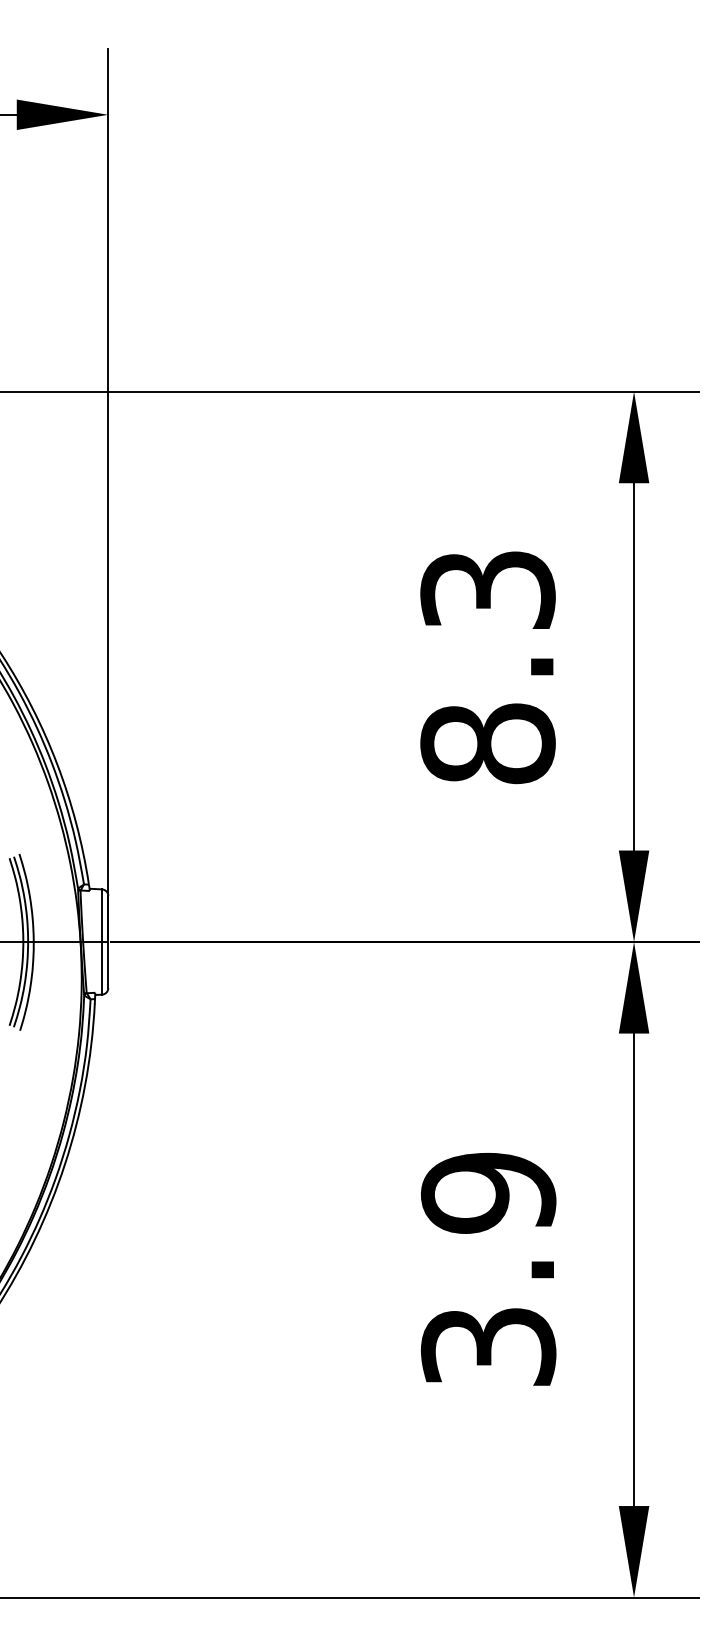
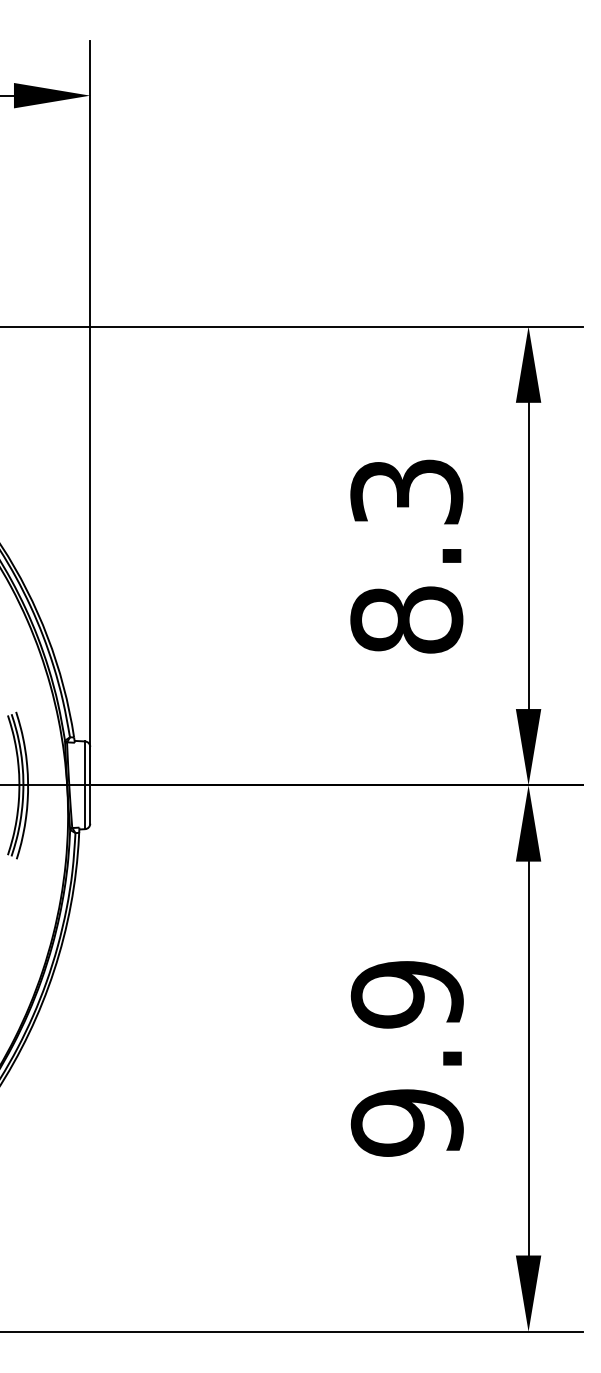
text: (488, 1346) -> (407, 1122), 3.9 -> 9.9

